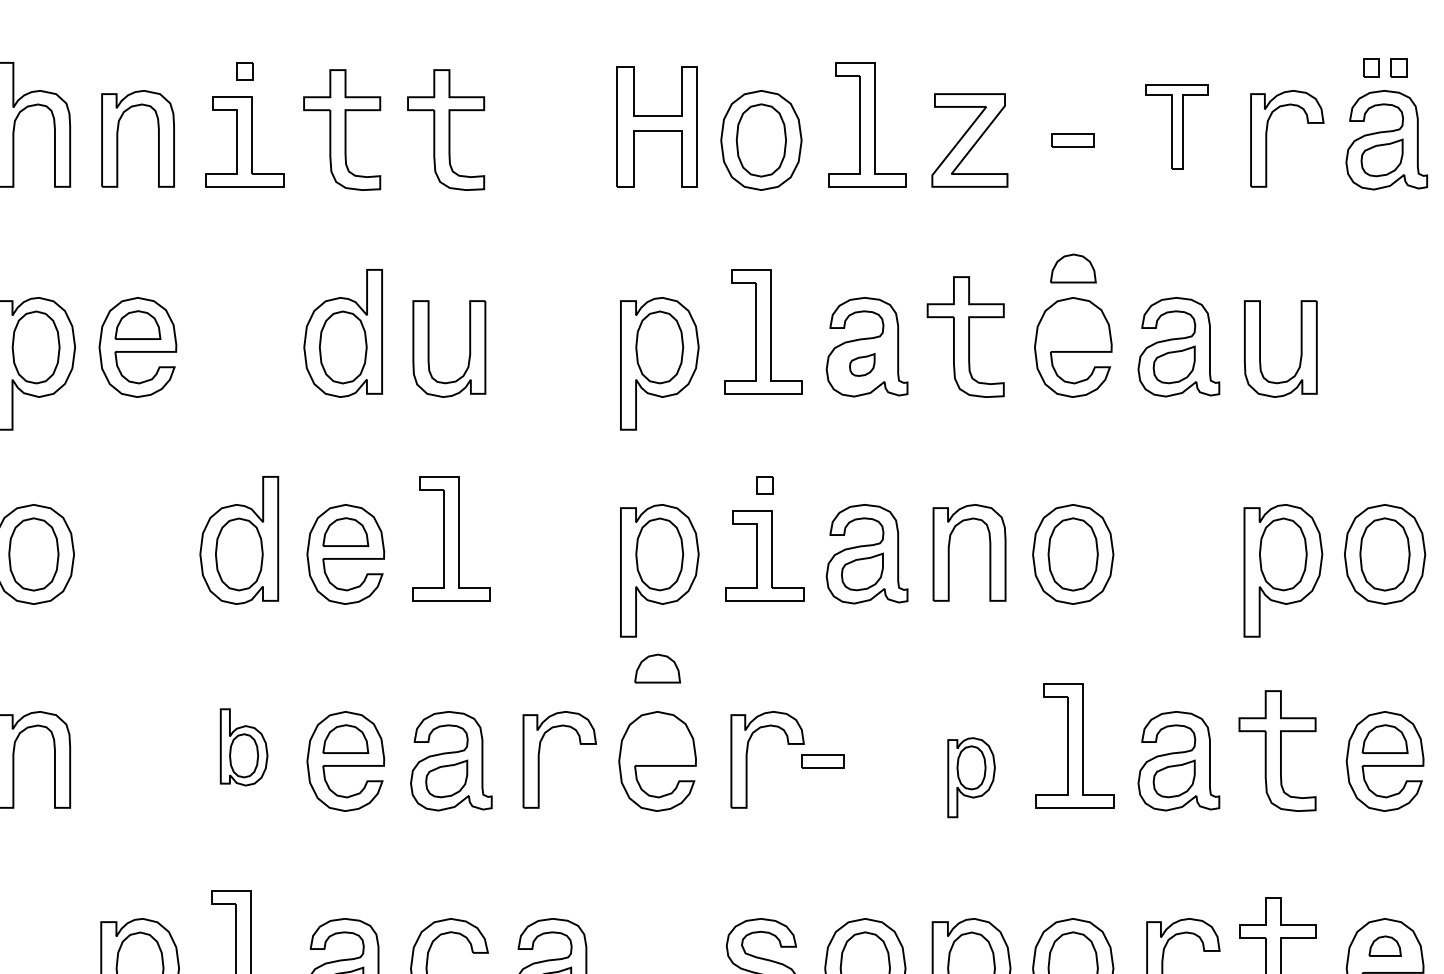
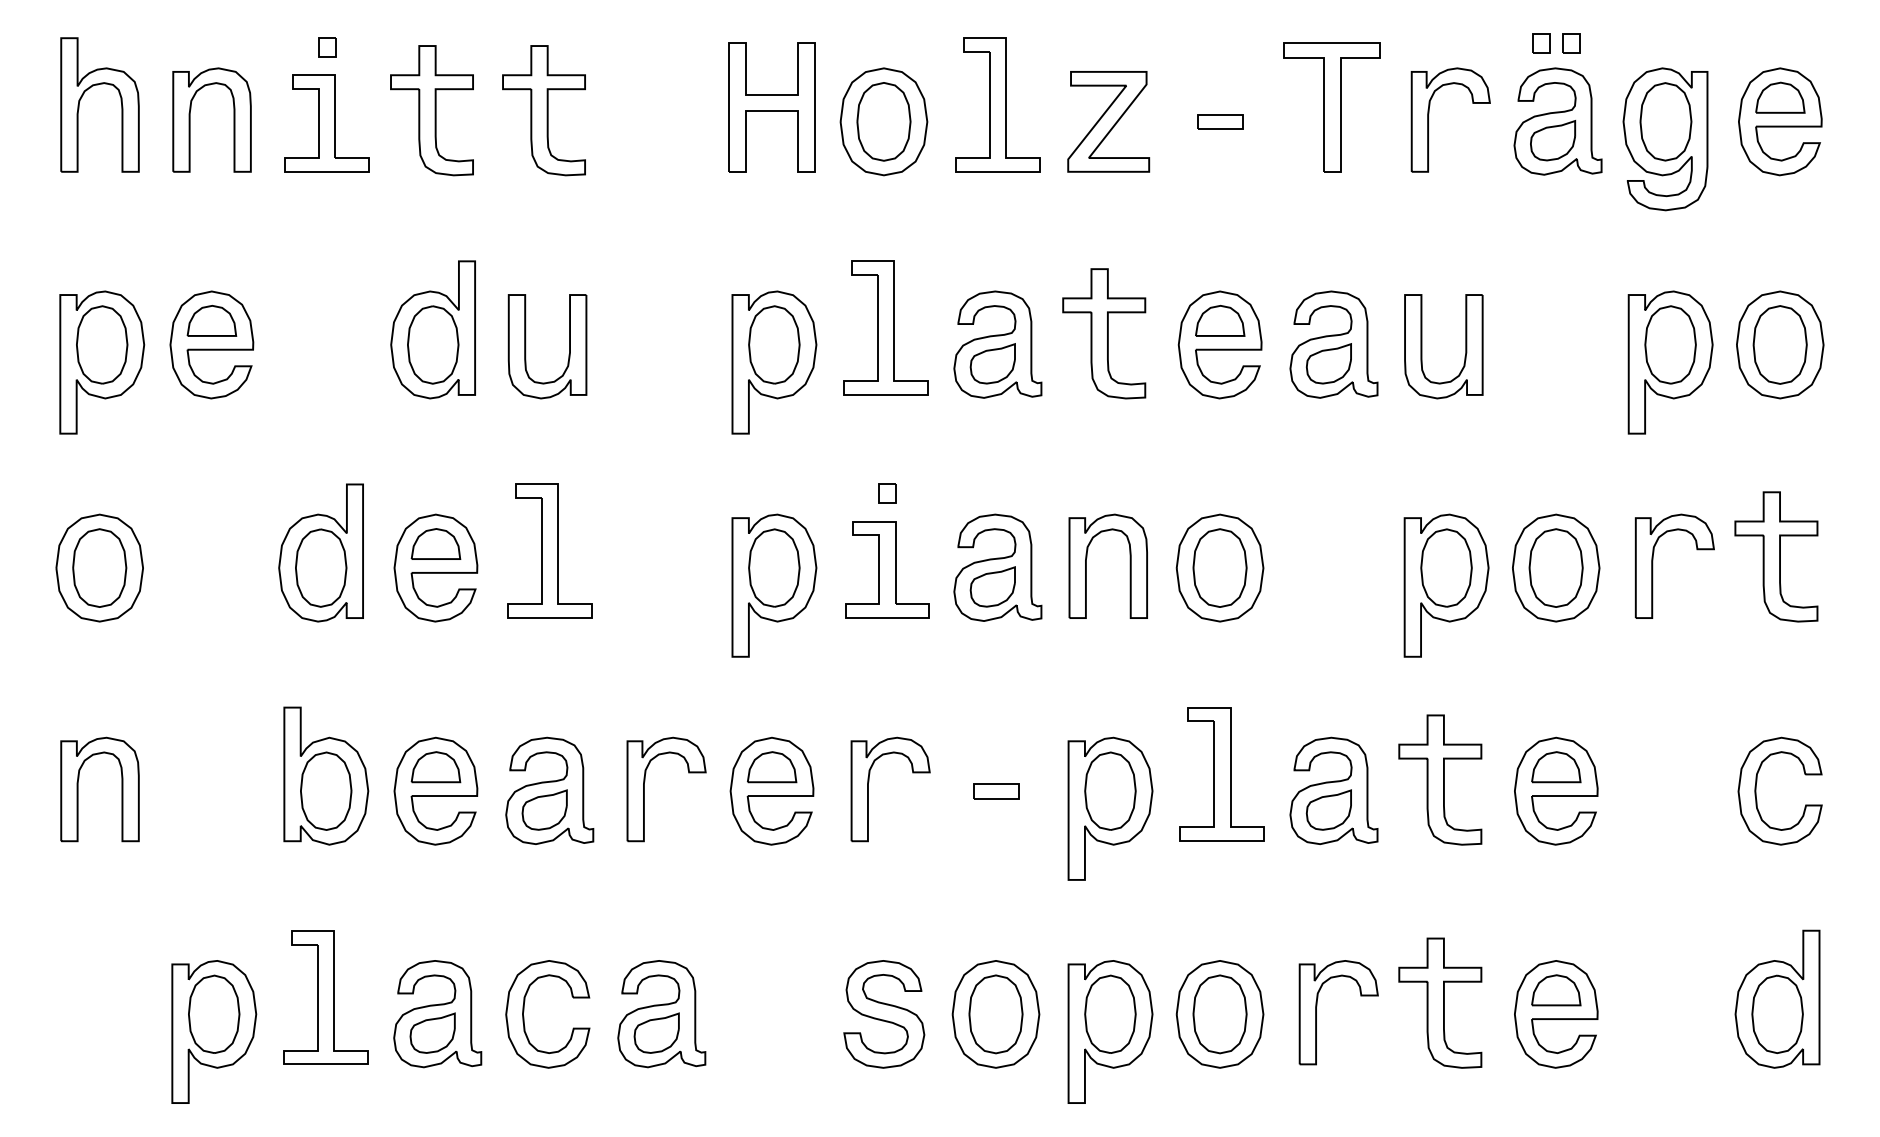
part: (1176, 127) -> (1331, 107), size x1.43
part: (1073, 268) -> (1220, 320), moved
part: (862, 364) -> (992, 363), size x1.67
part: (658, 668) -> (772, 767), moved
part: (244, 746) -> (326, 775), size x1.67
part: (823, 761) -> (996, 791), moved
part: (971, 777) -> (1110, 808), size x1.67
part: (1385, 946) -> (1556, 990), size x1.43

